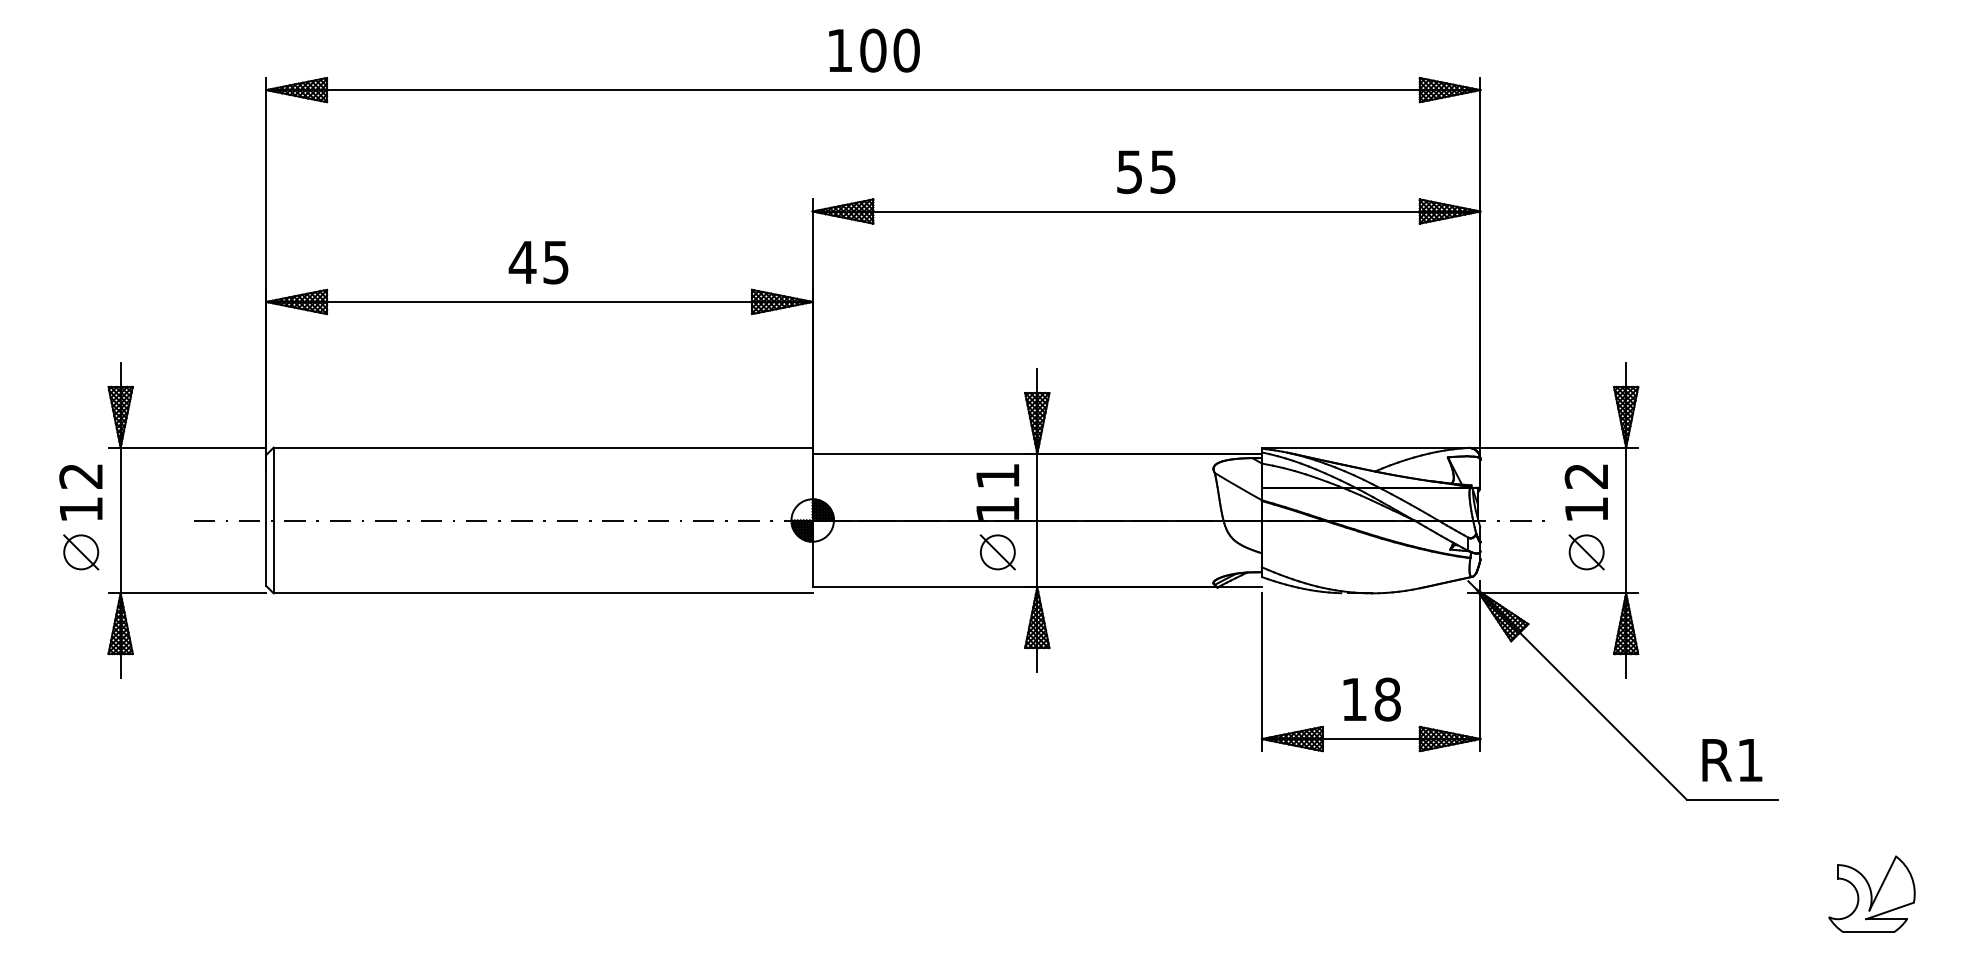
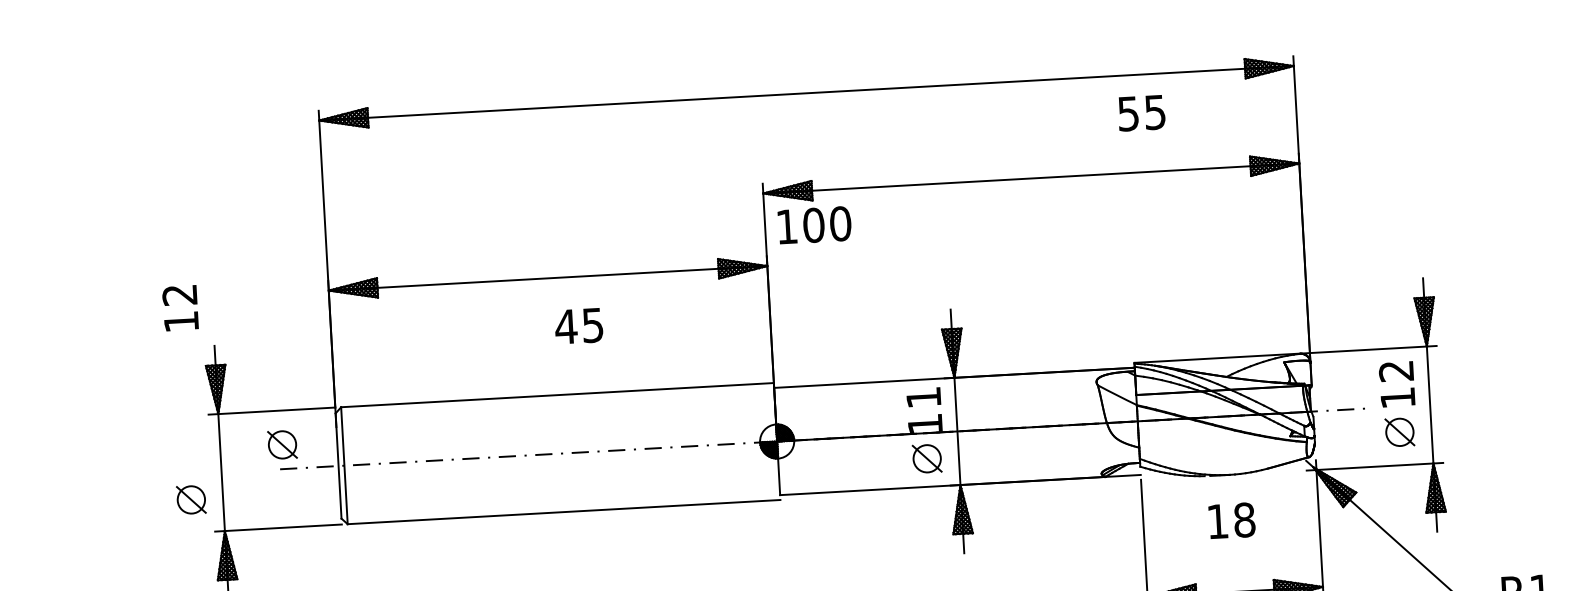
text: (874, 50) -> (814, 225), moved
text: (1146, 172) -> (1141, 113), moved
text: (538, 262) -> (578, 326), moved
part: (198, 490) -> (282, 444), added
text: (80, 492) -> (180, 308), moved
text: (1371, 699) -> (1231, 520), moved

